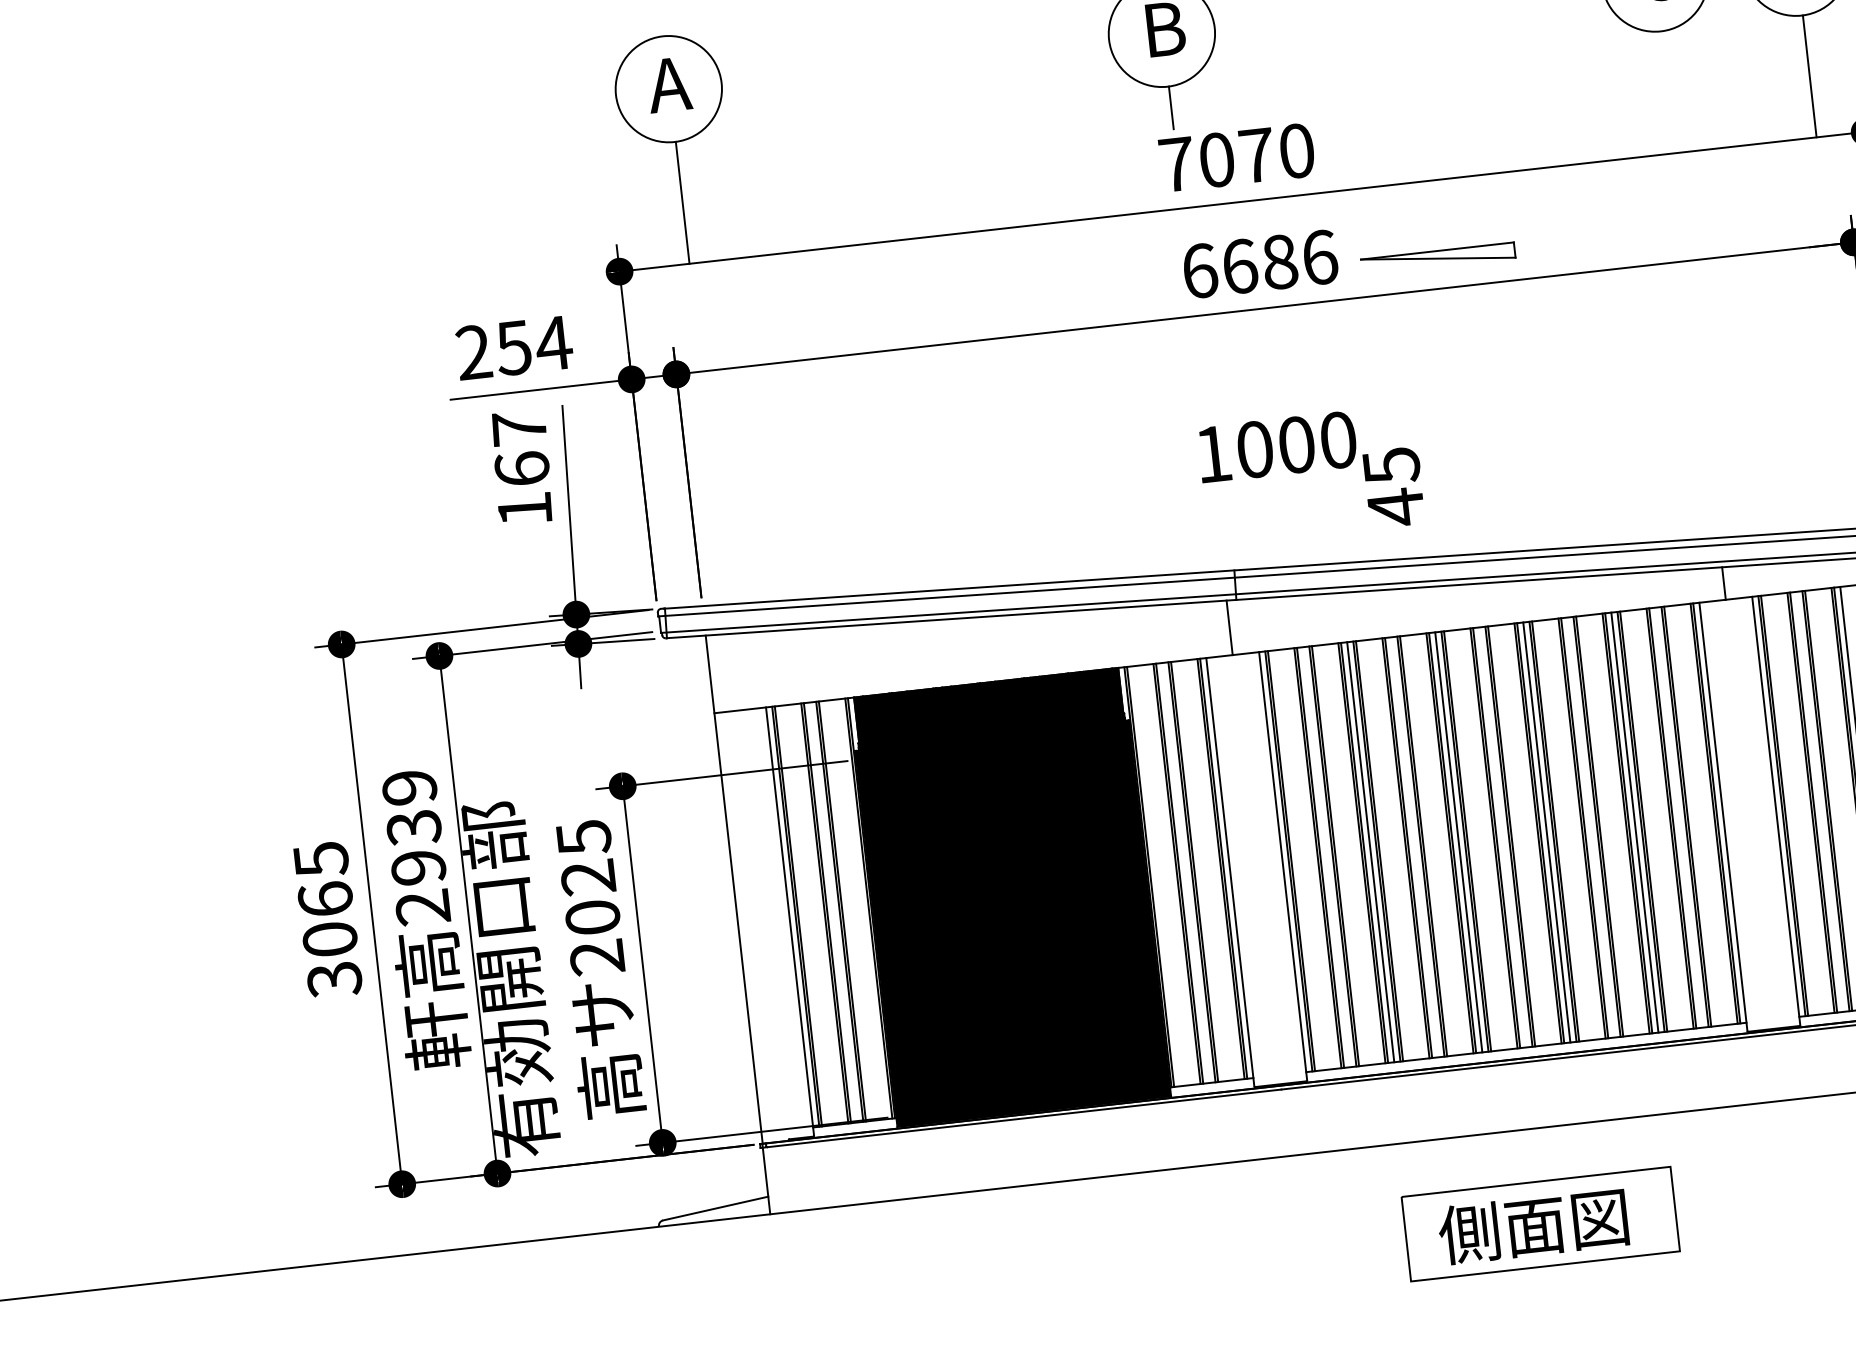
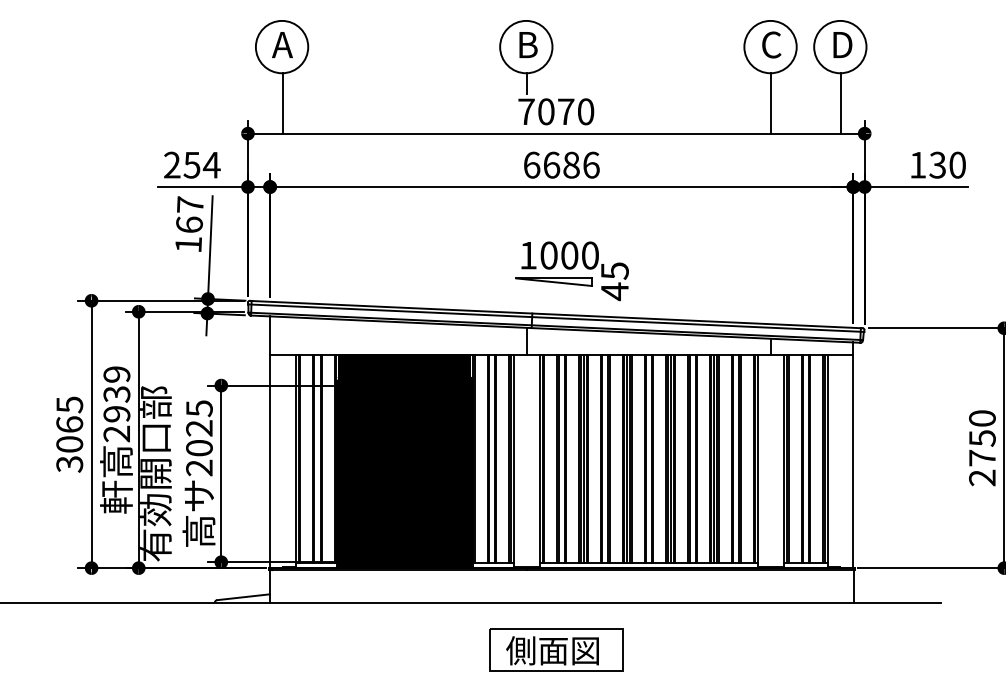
line: (1669, 92) -> (771, 103), added
part: (1436, 257) -> (553, 281), moved
part: (1540, 1222) -> (556, 649), moved

